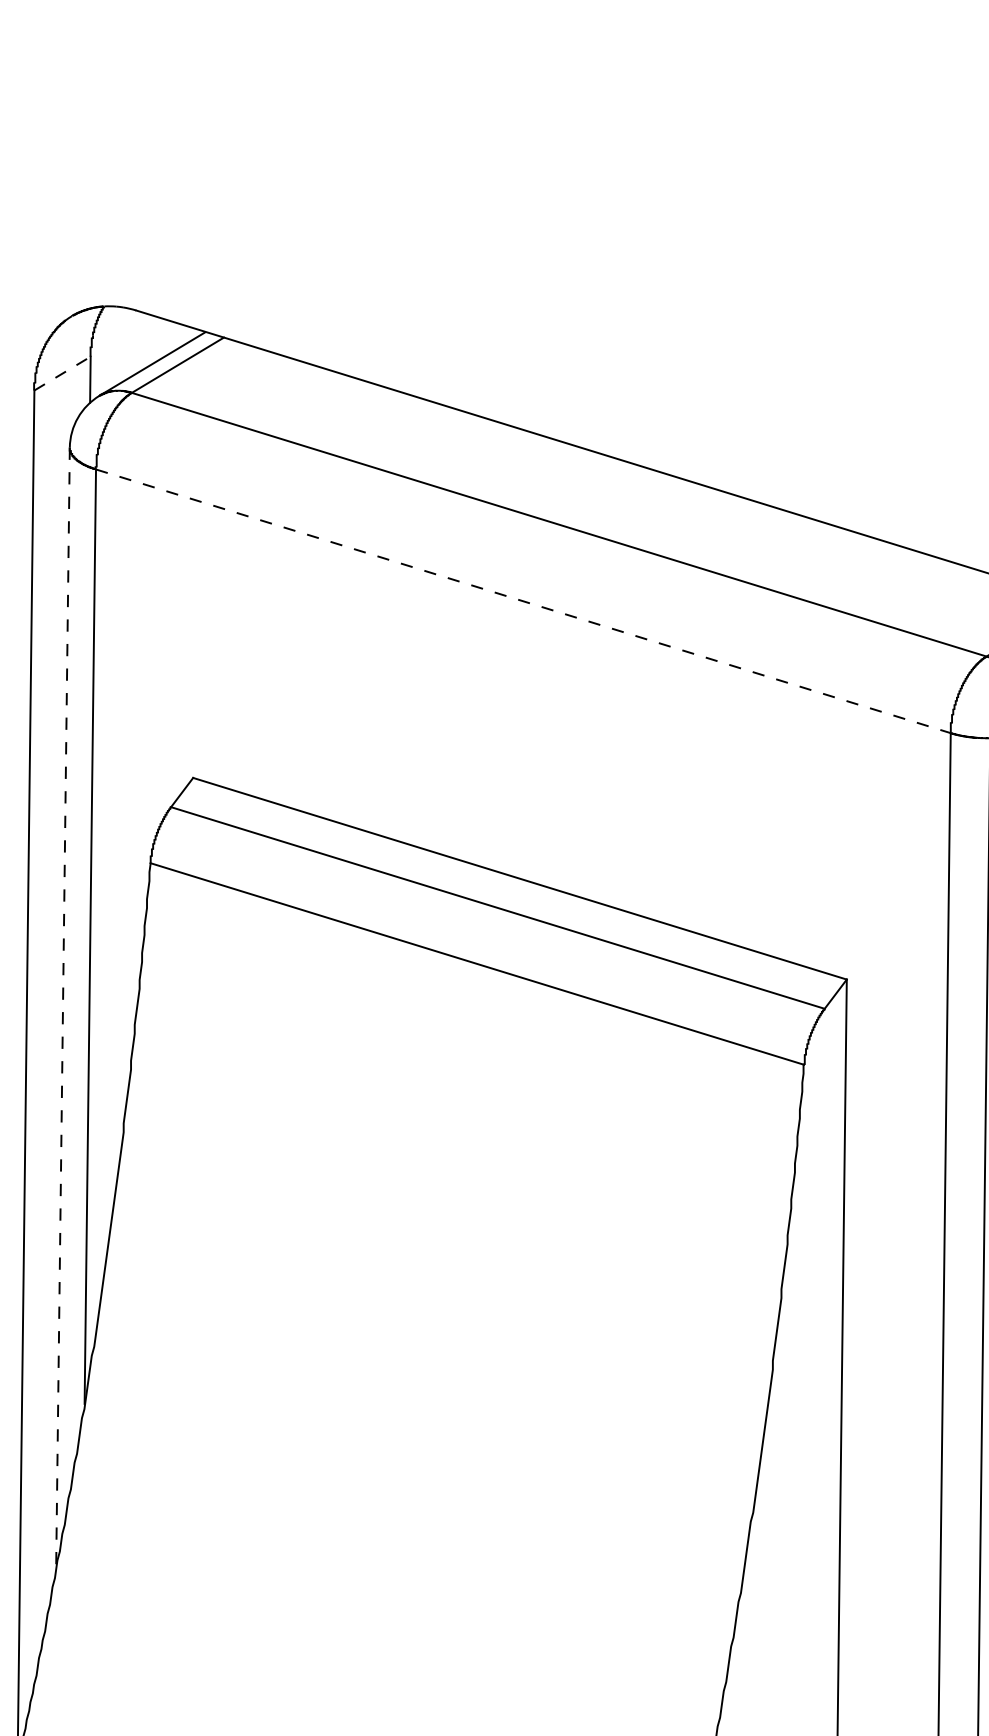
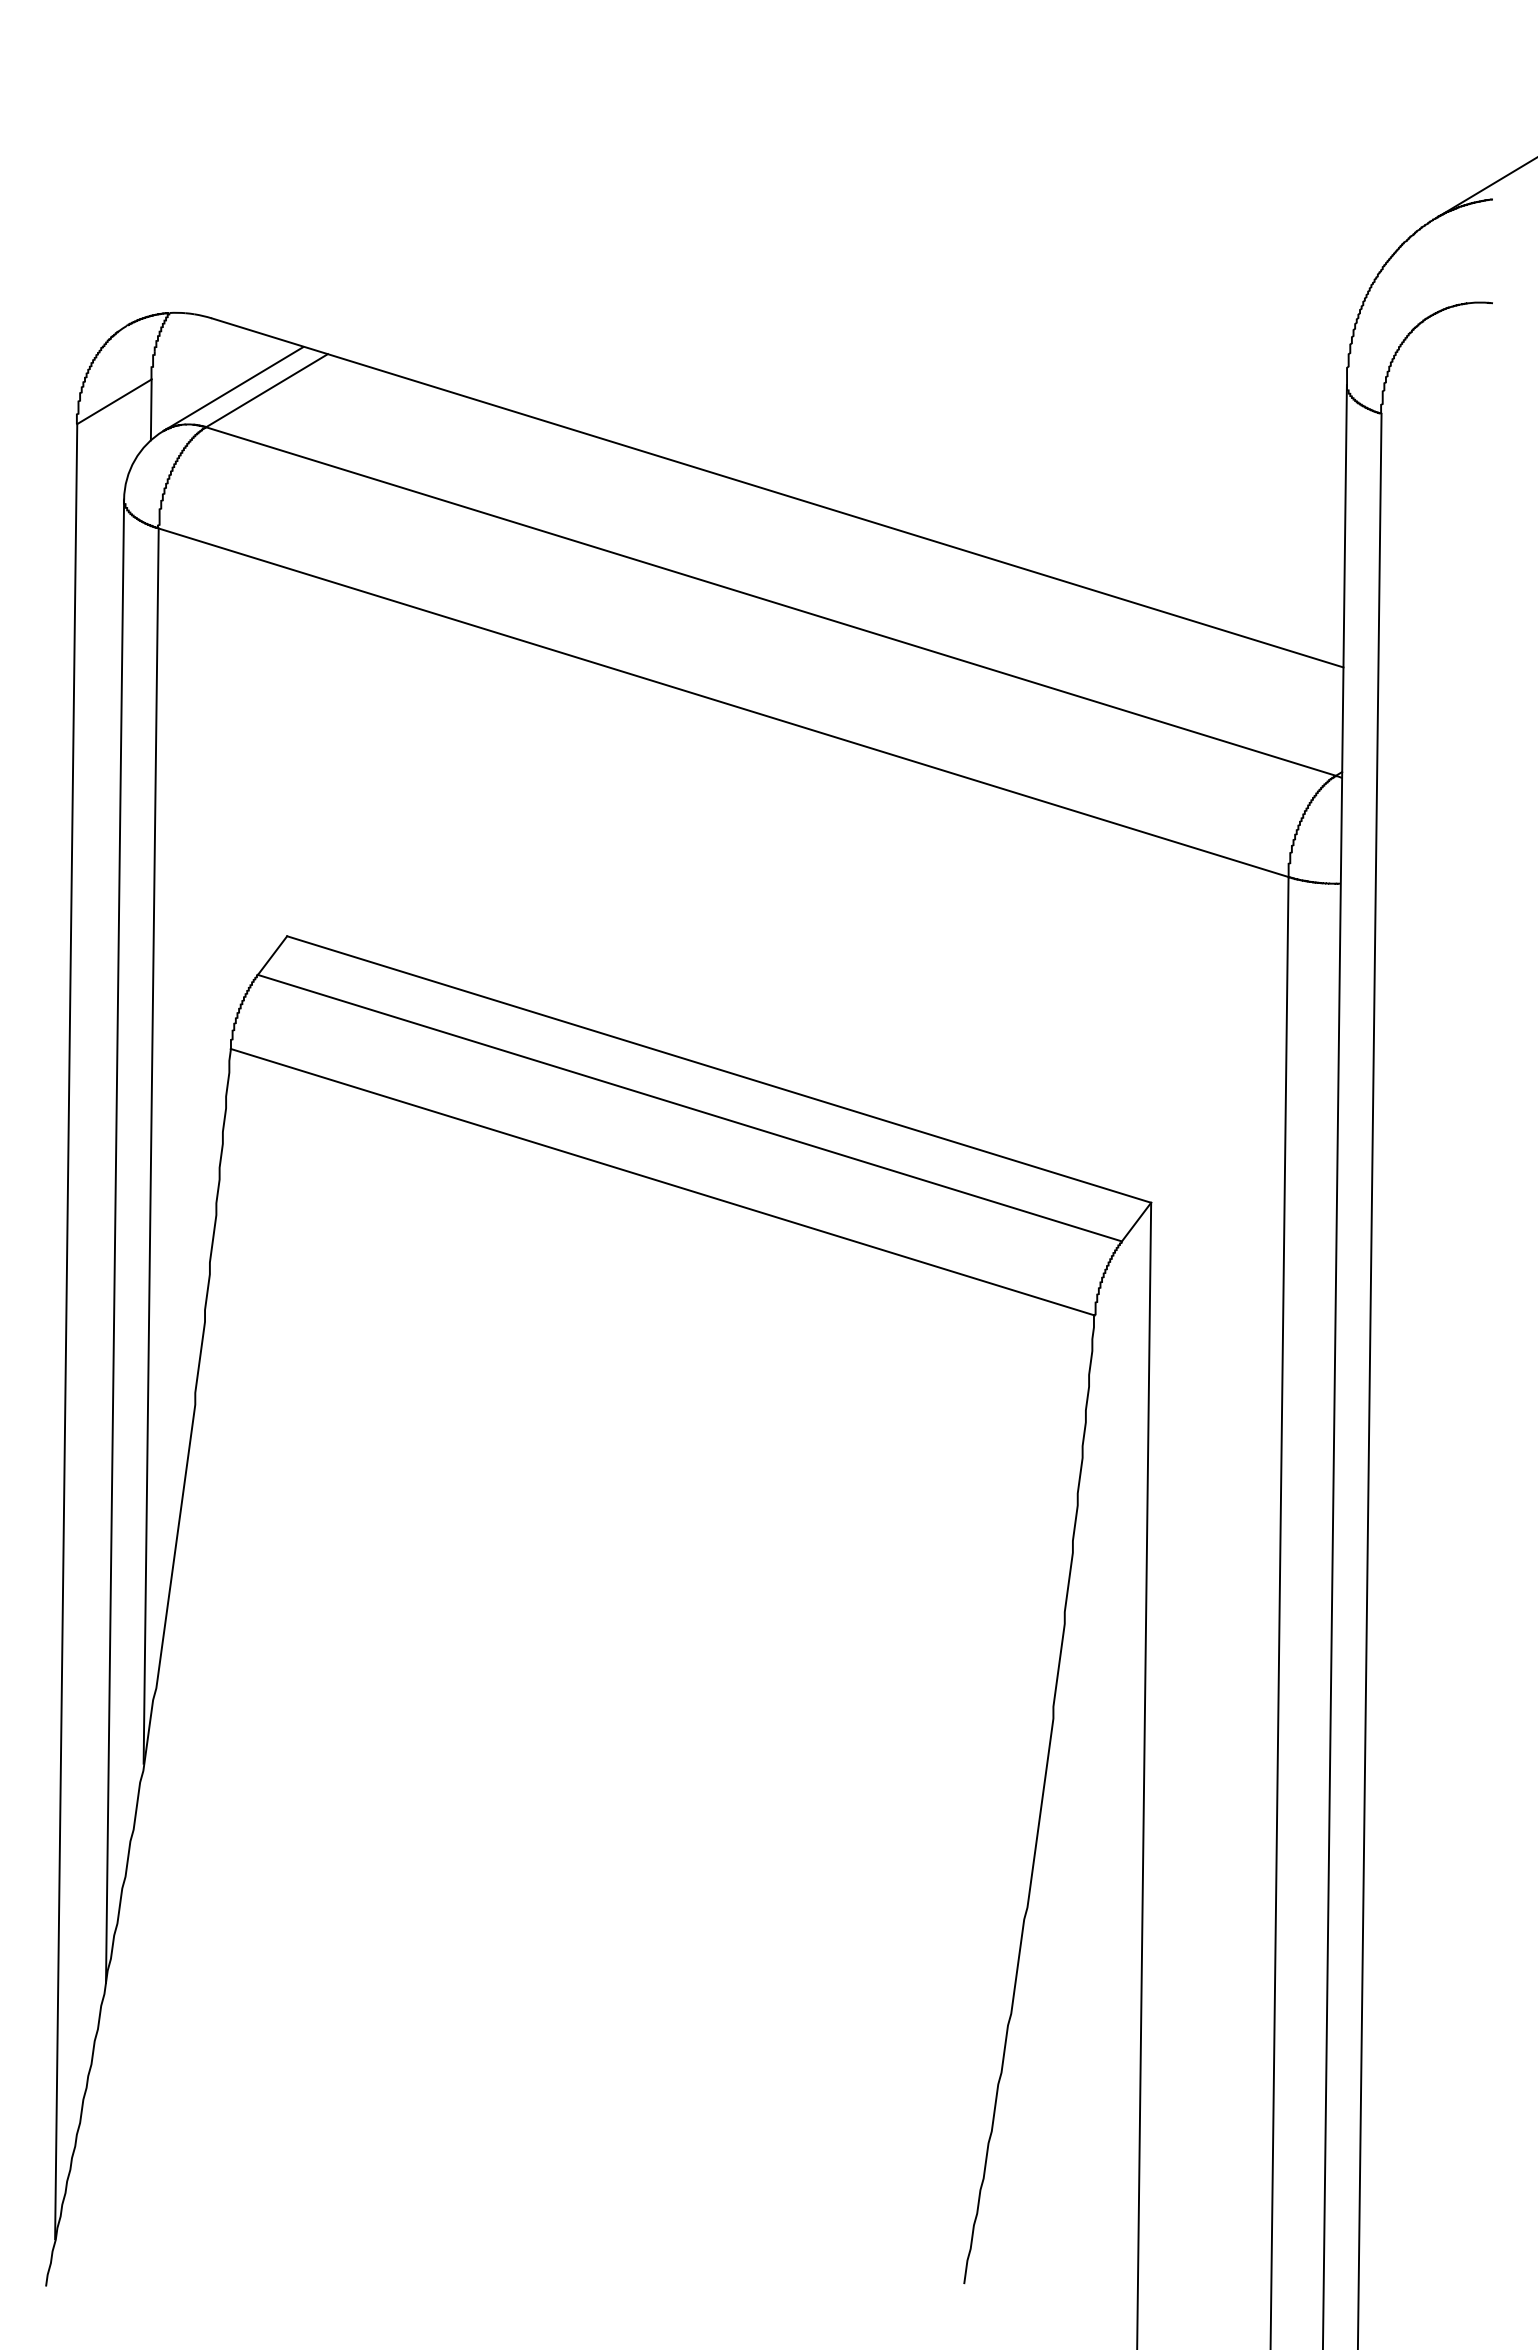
line: (62, 373) -> (114, 401), dashed -> solid
line: (524, 601) -> (724, 702), dashed -> solid
line: (63, 1008) -> (115, 1241), dashed -> solid

